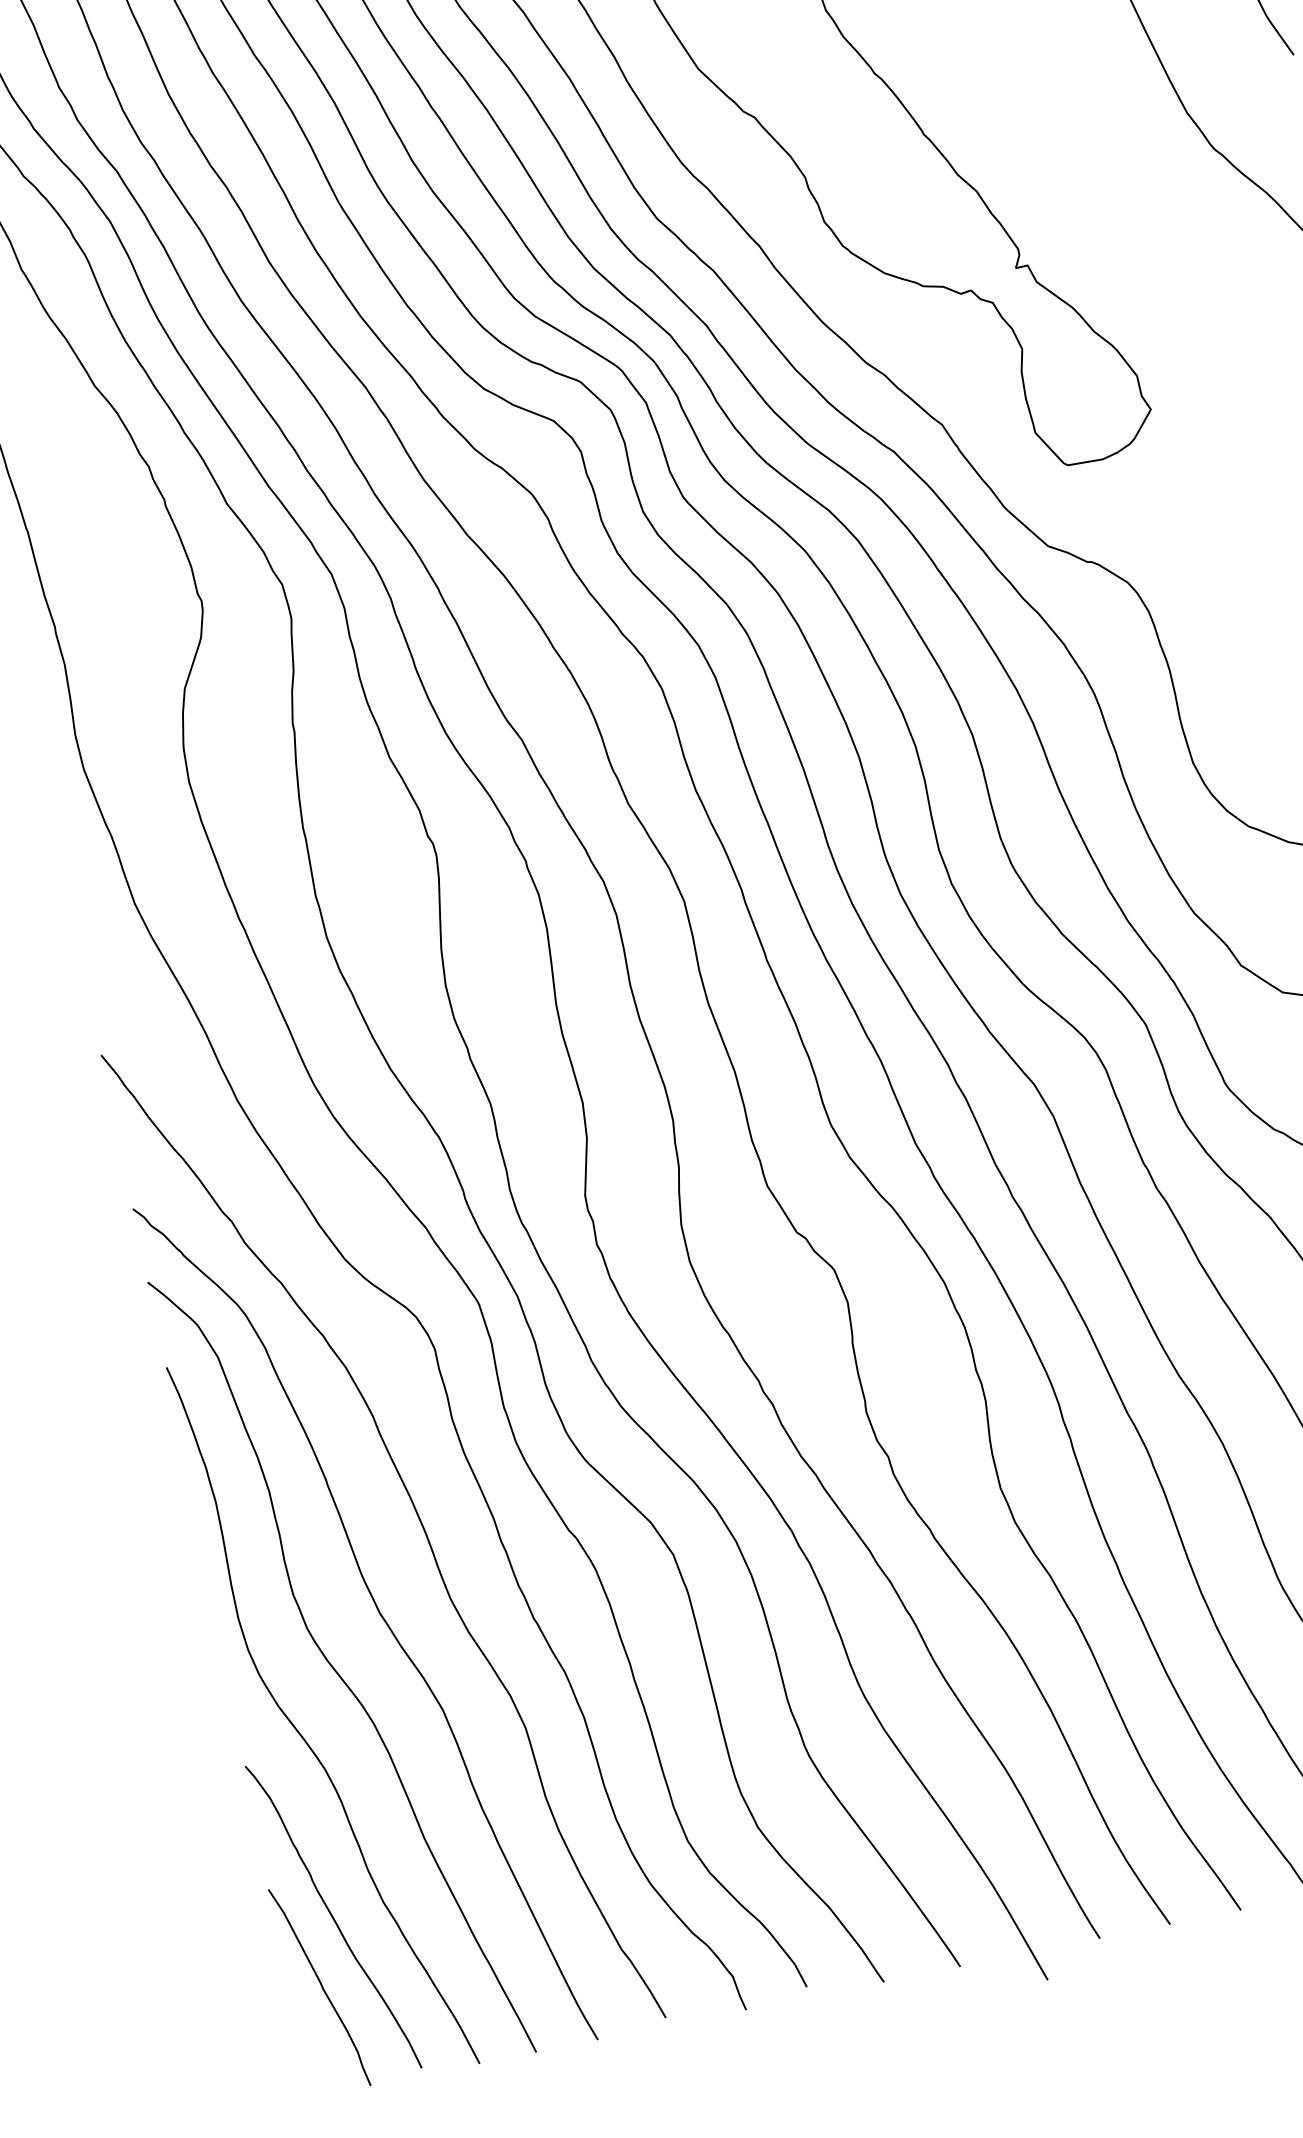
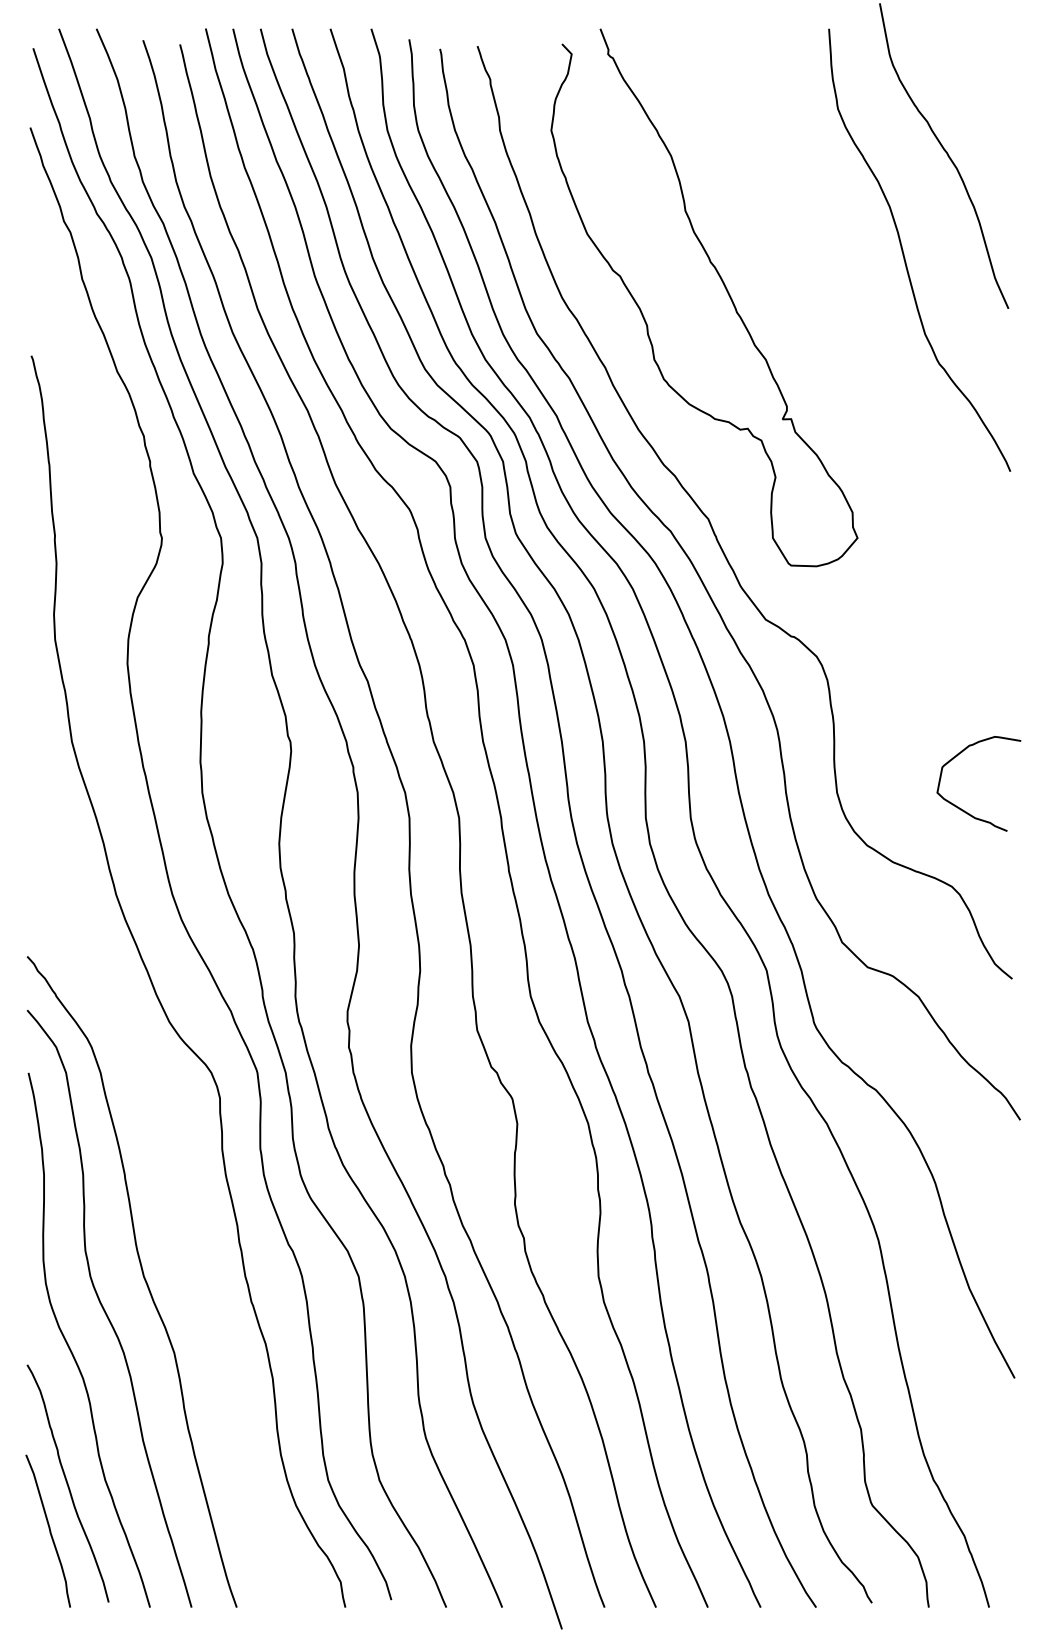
curve: (419, 1523) -> (184, 1218), removed

